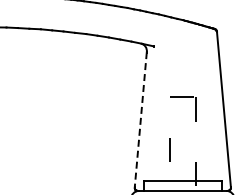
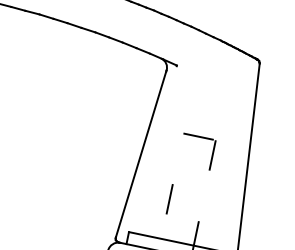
line: (140, 119) -> (140, 153), dashed -> solid

